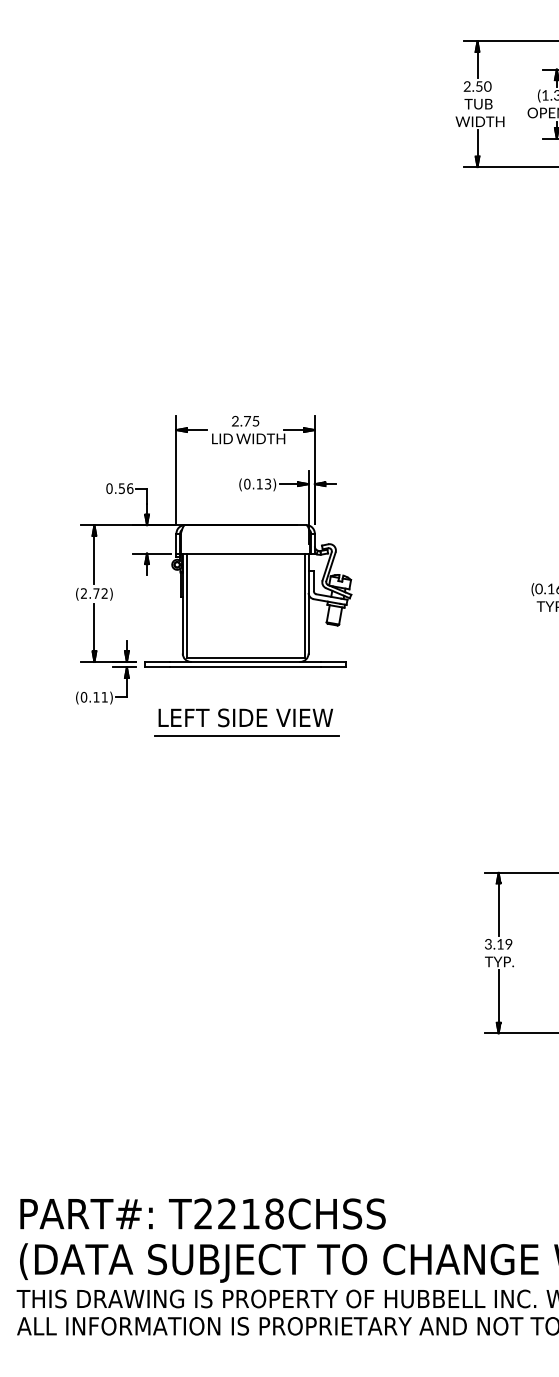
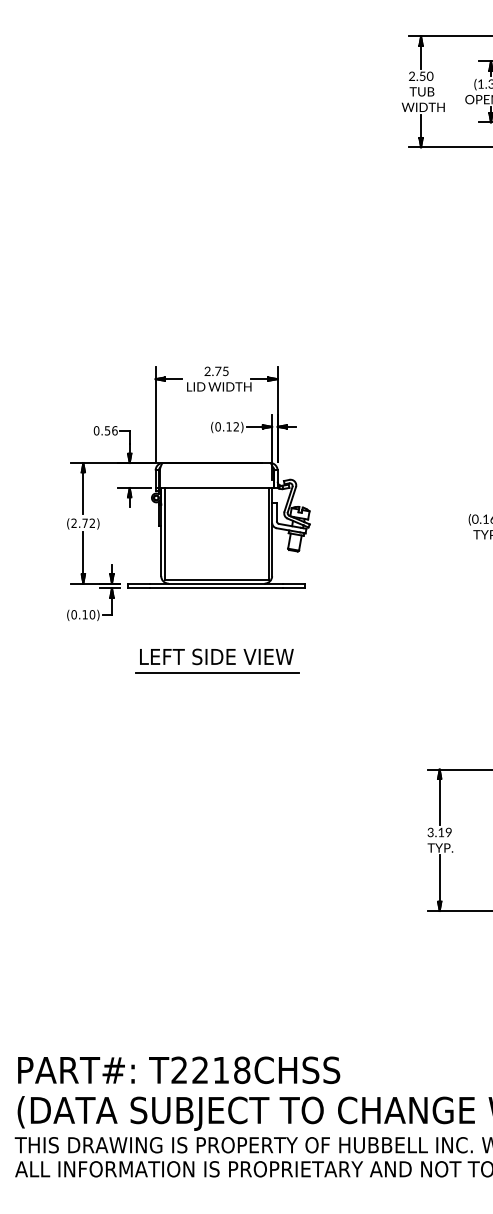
text: (268, 484) -> (236, 427), (0.13) -> (0.12)
text: (104, 697) -> (92, 614), (0.11) -> (0.10)
part: (246, 721) -> (217, 660), moved

